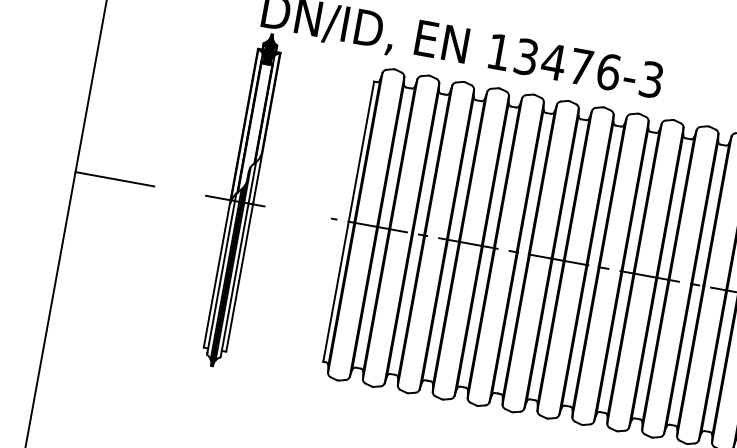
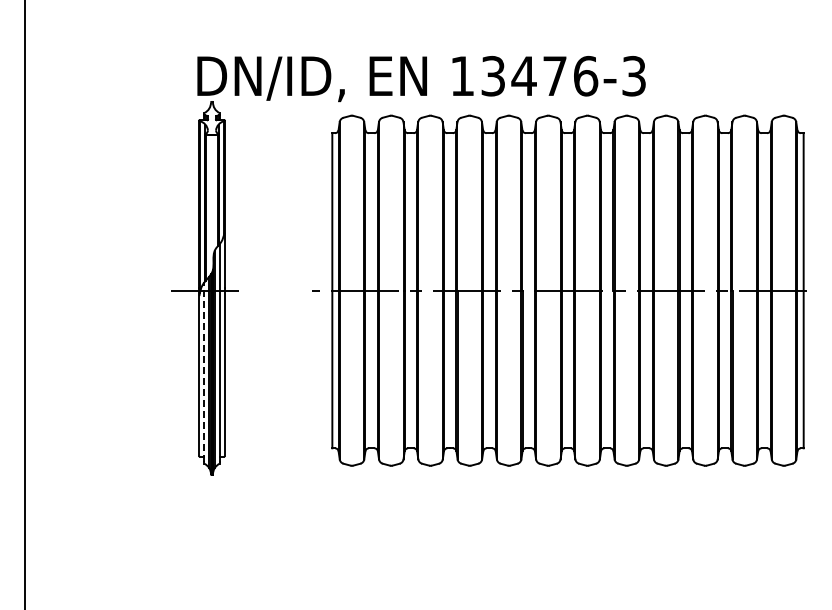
hatch: (269, 49) -> (211, 118), removed
line: (114, 178) -> (68, 290), removed
line: (221, 273) -> (204, 372), solid -> dashed

